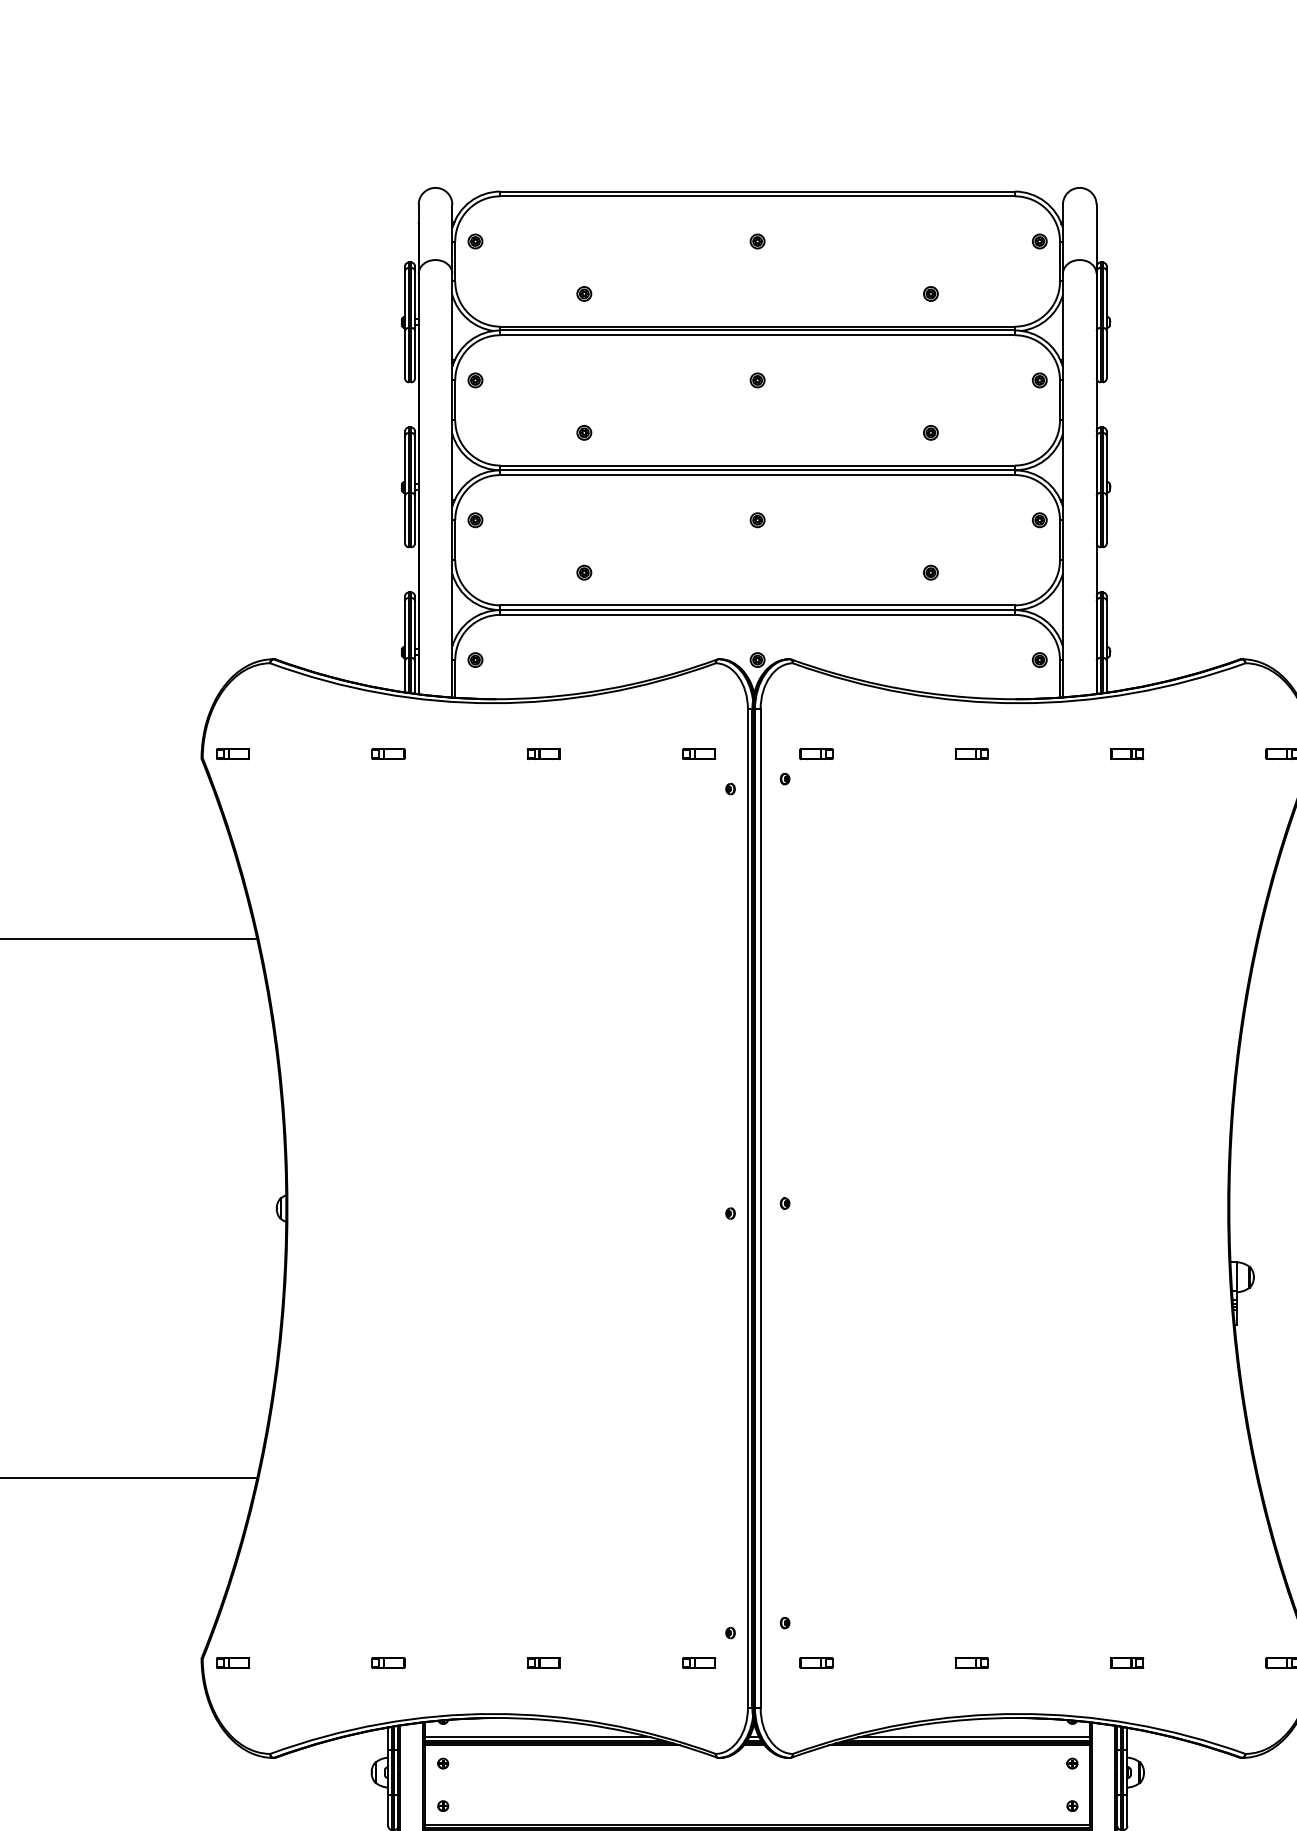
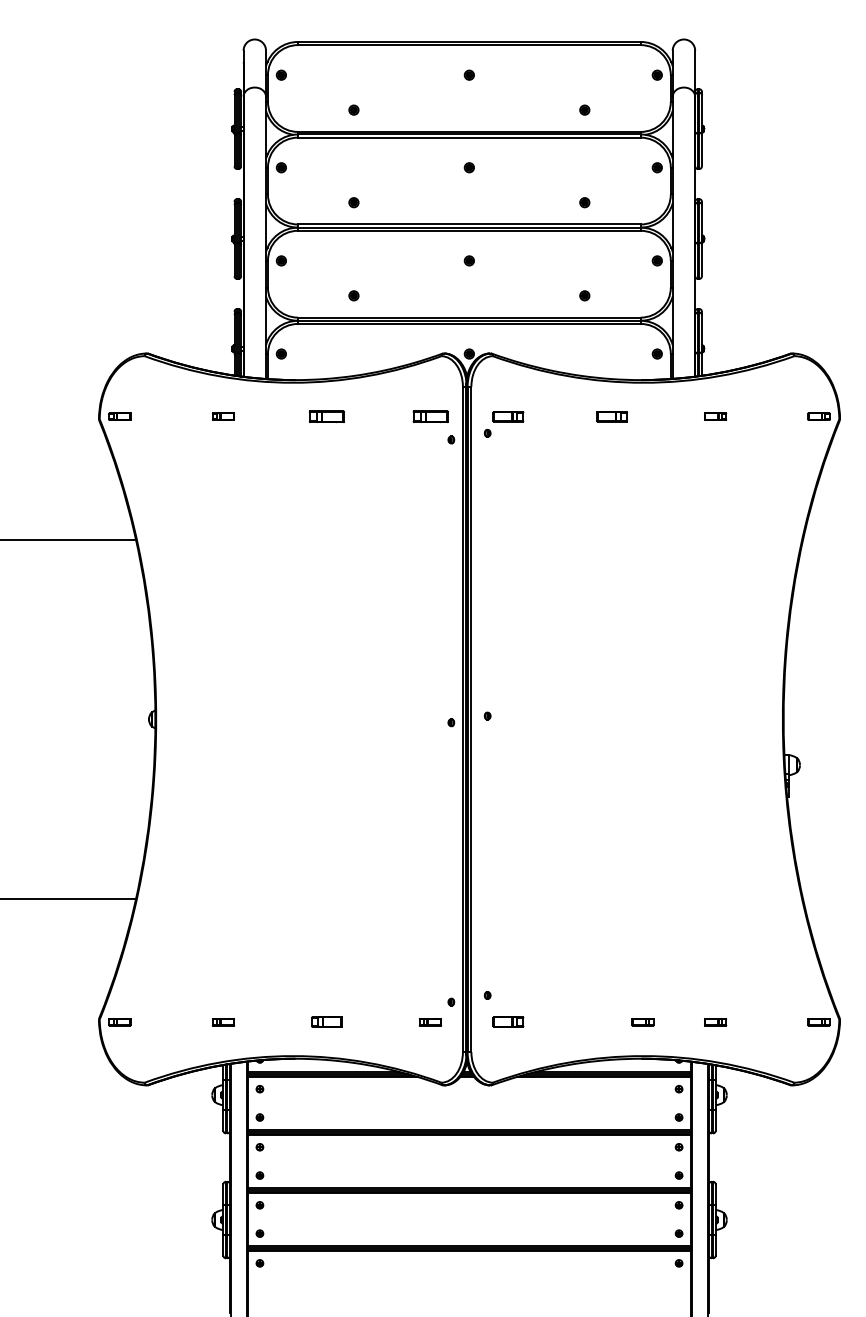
part: (543, 753) -> (326, 416), size x1.6
part: (697, 753) -> (429, 416), size x1.6
part: (816, 753) -> (508, 416), size x1.4
part: (970, 753) -> (611, 416), size x1.4
part: (543, 1663) -> (326, 1022), size x1.4
part: (816, 1663) -> (508, 1022), size x1.4
part: (970, 1663) -> (642, 1022), moved

